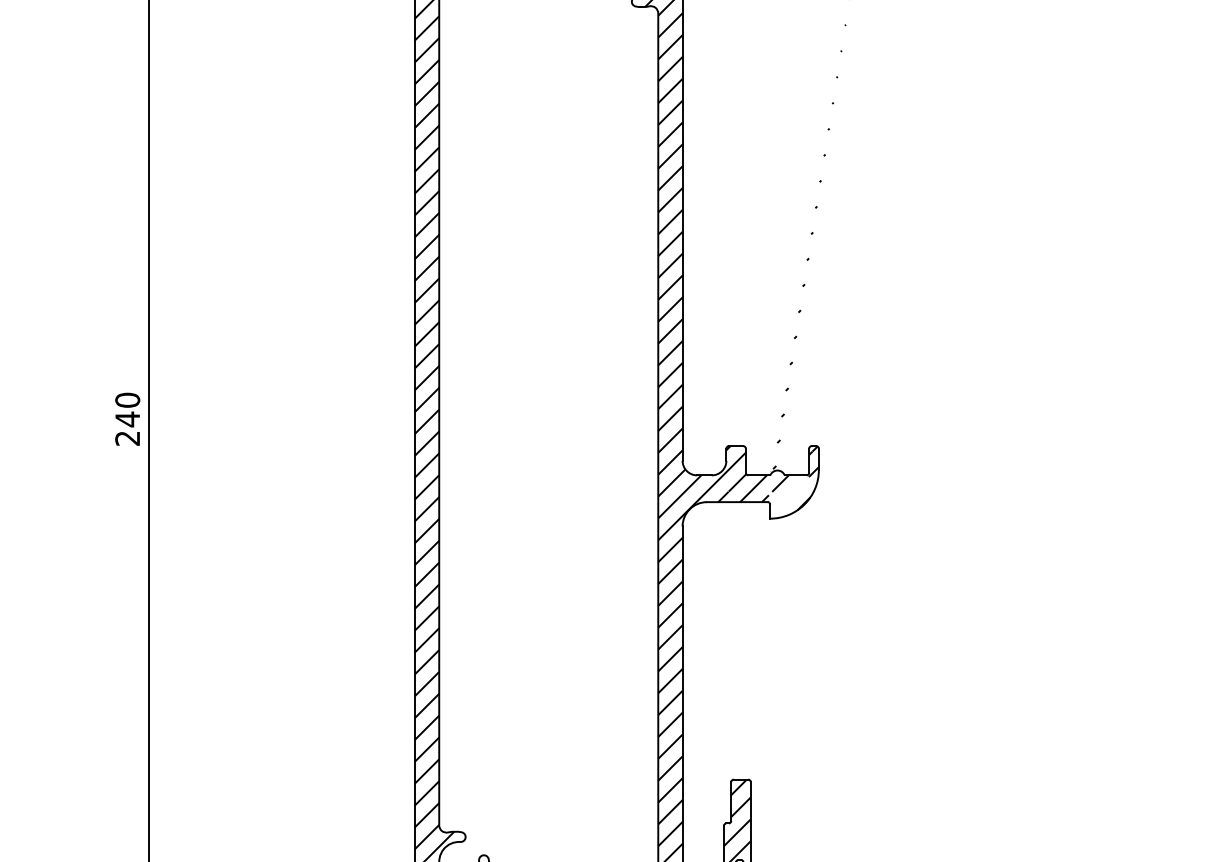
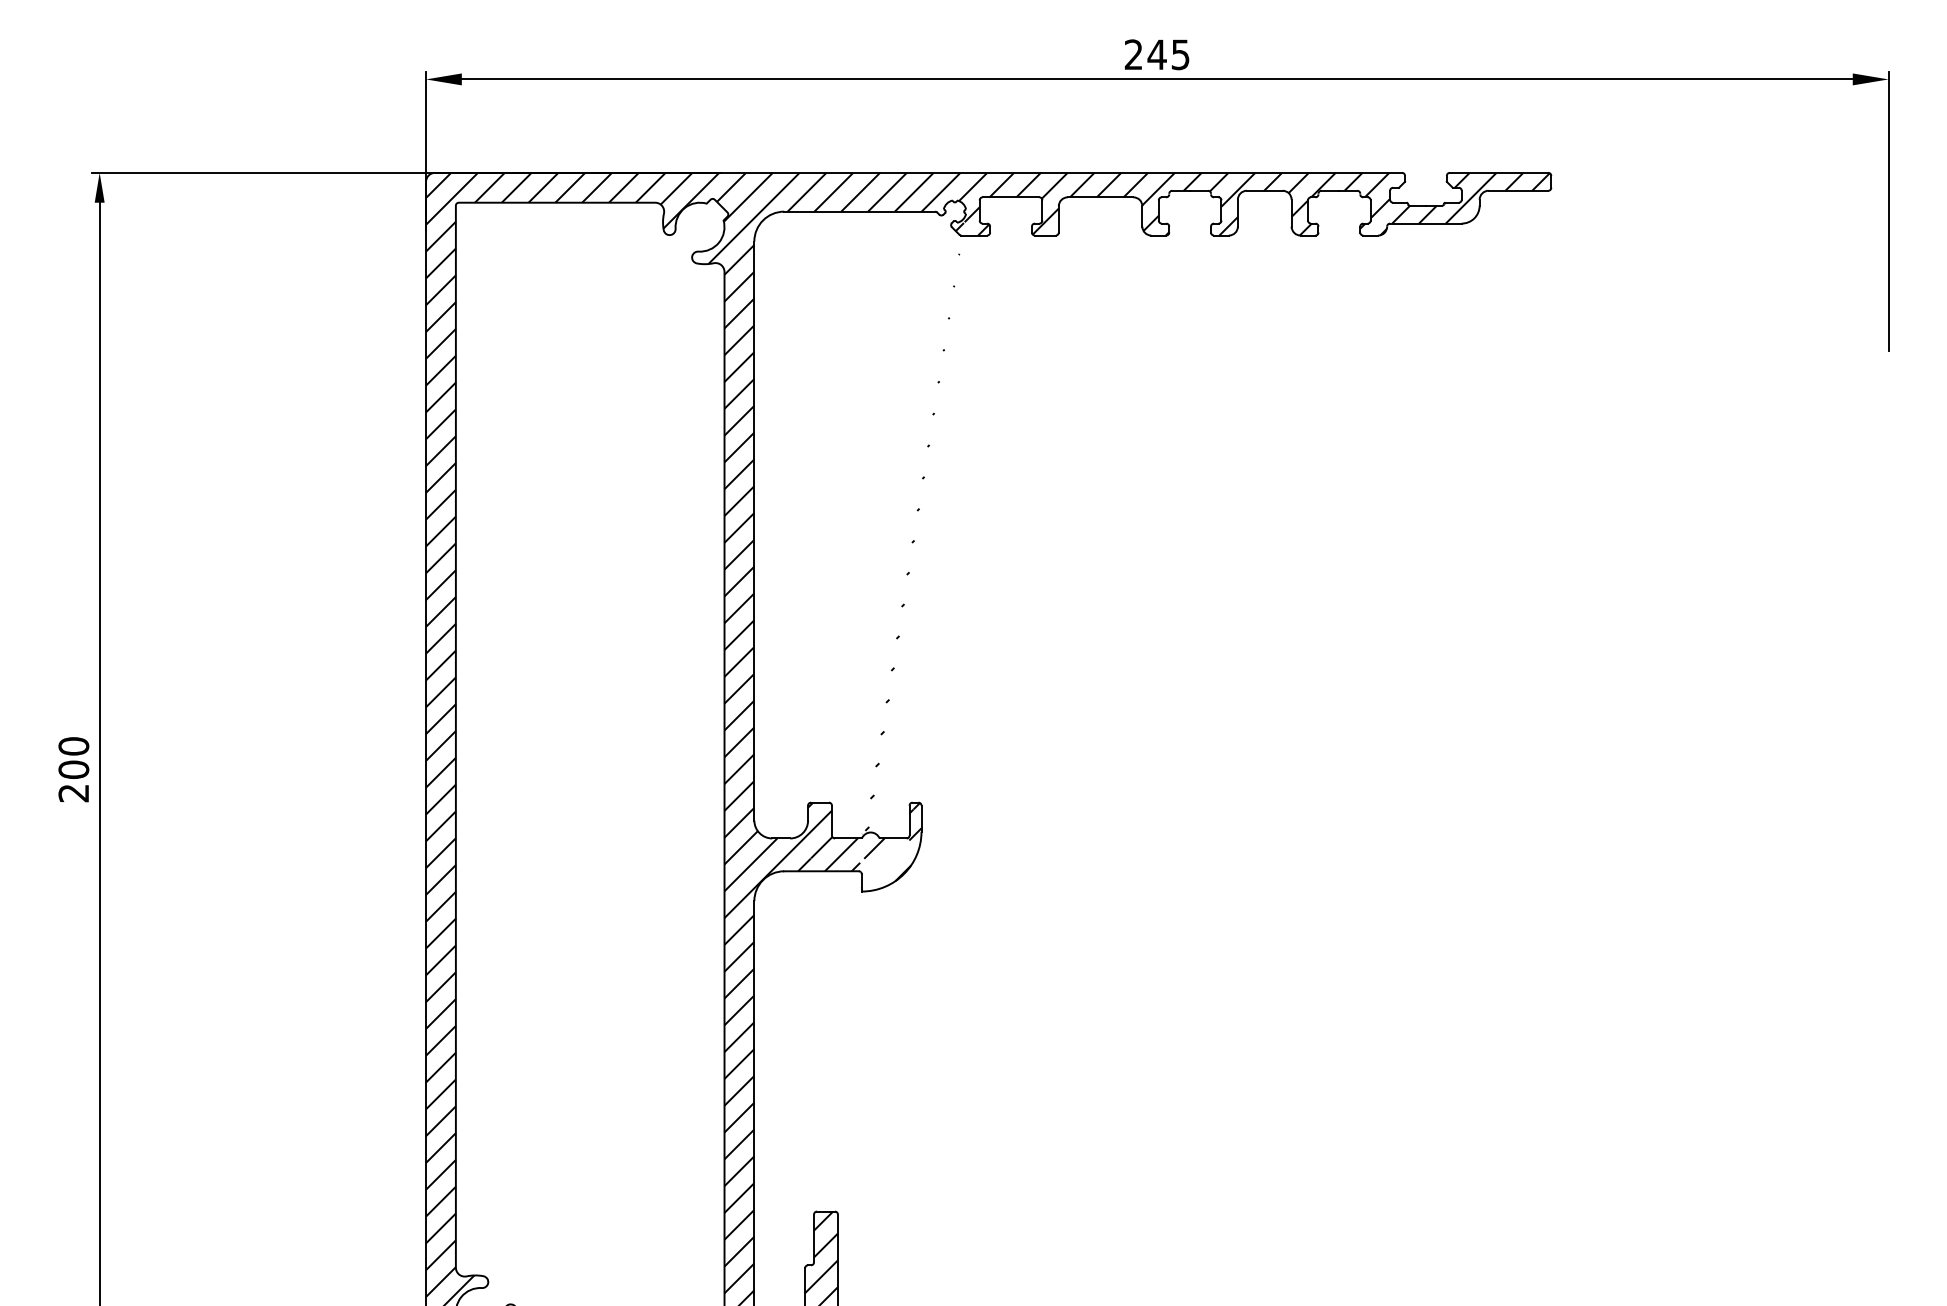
text: (127, 419) -> (73, 769), 240 -> 200

